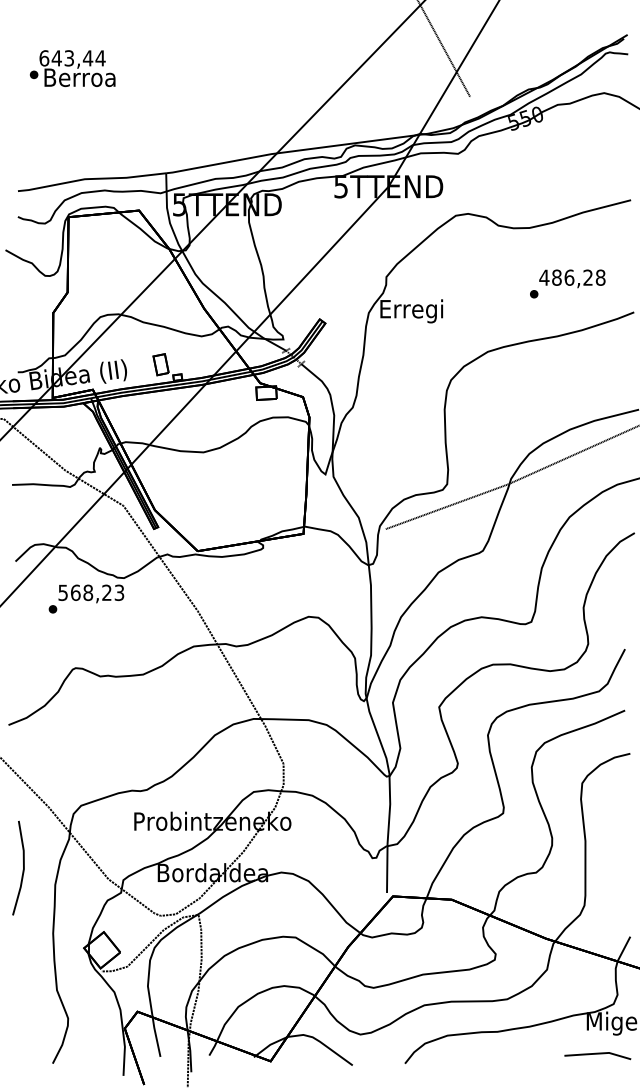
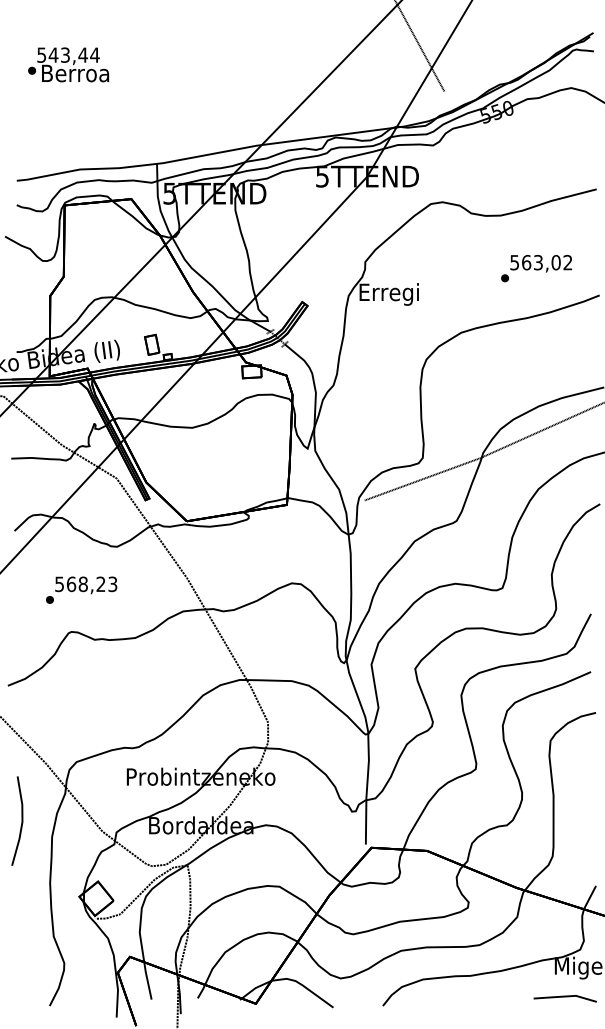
text: (44, 58) -> (41, 55), 643,44 -> 543,44
text: (572, 277) -> (541, 262), 486,28 -> 563,02
text: (86, 598) -> (81, 589), moved

